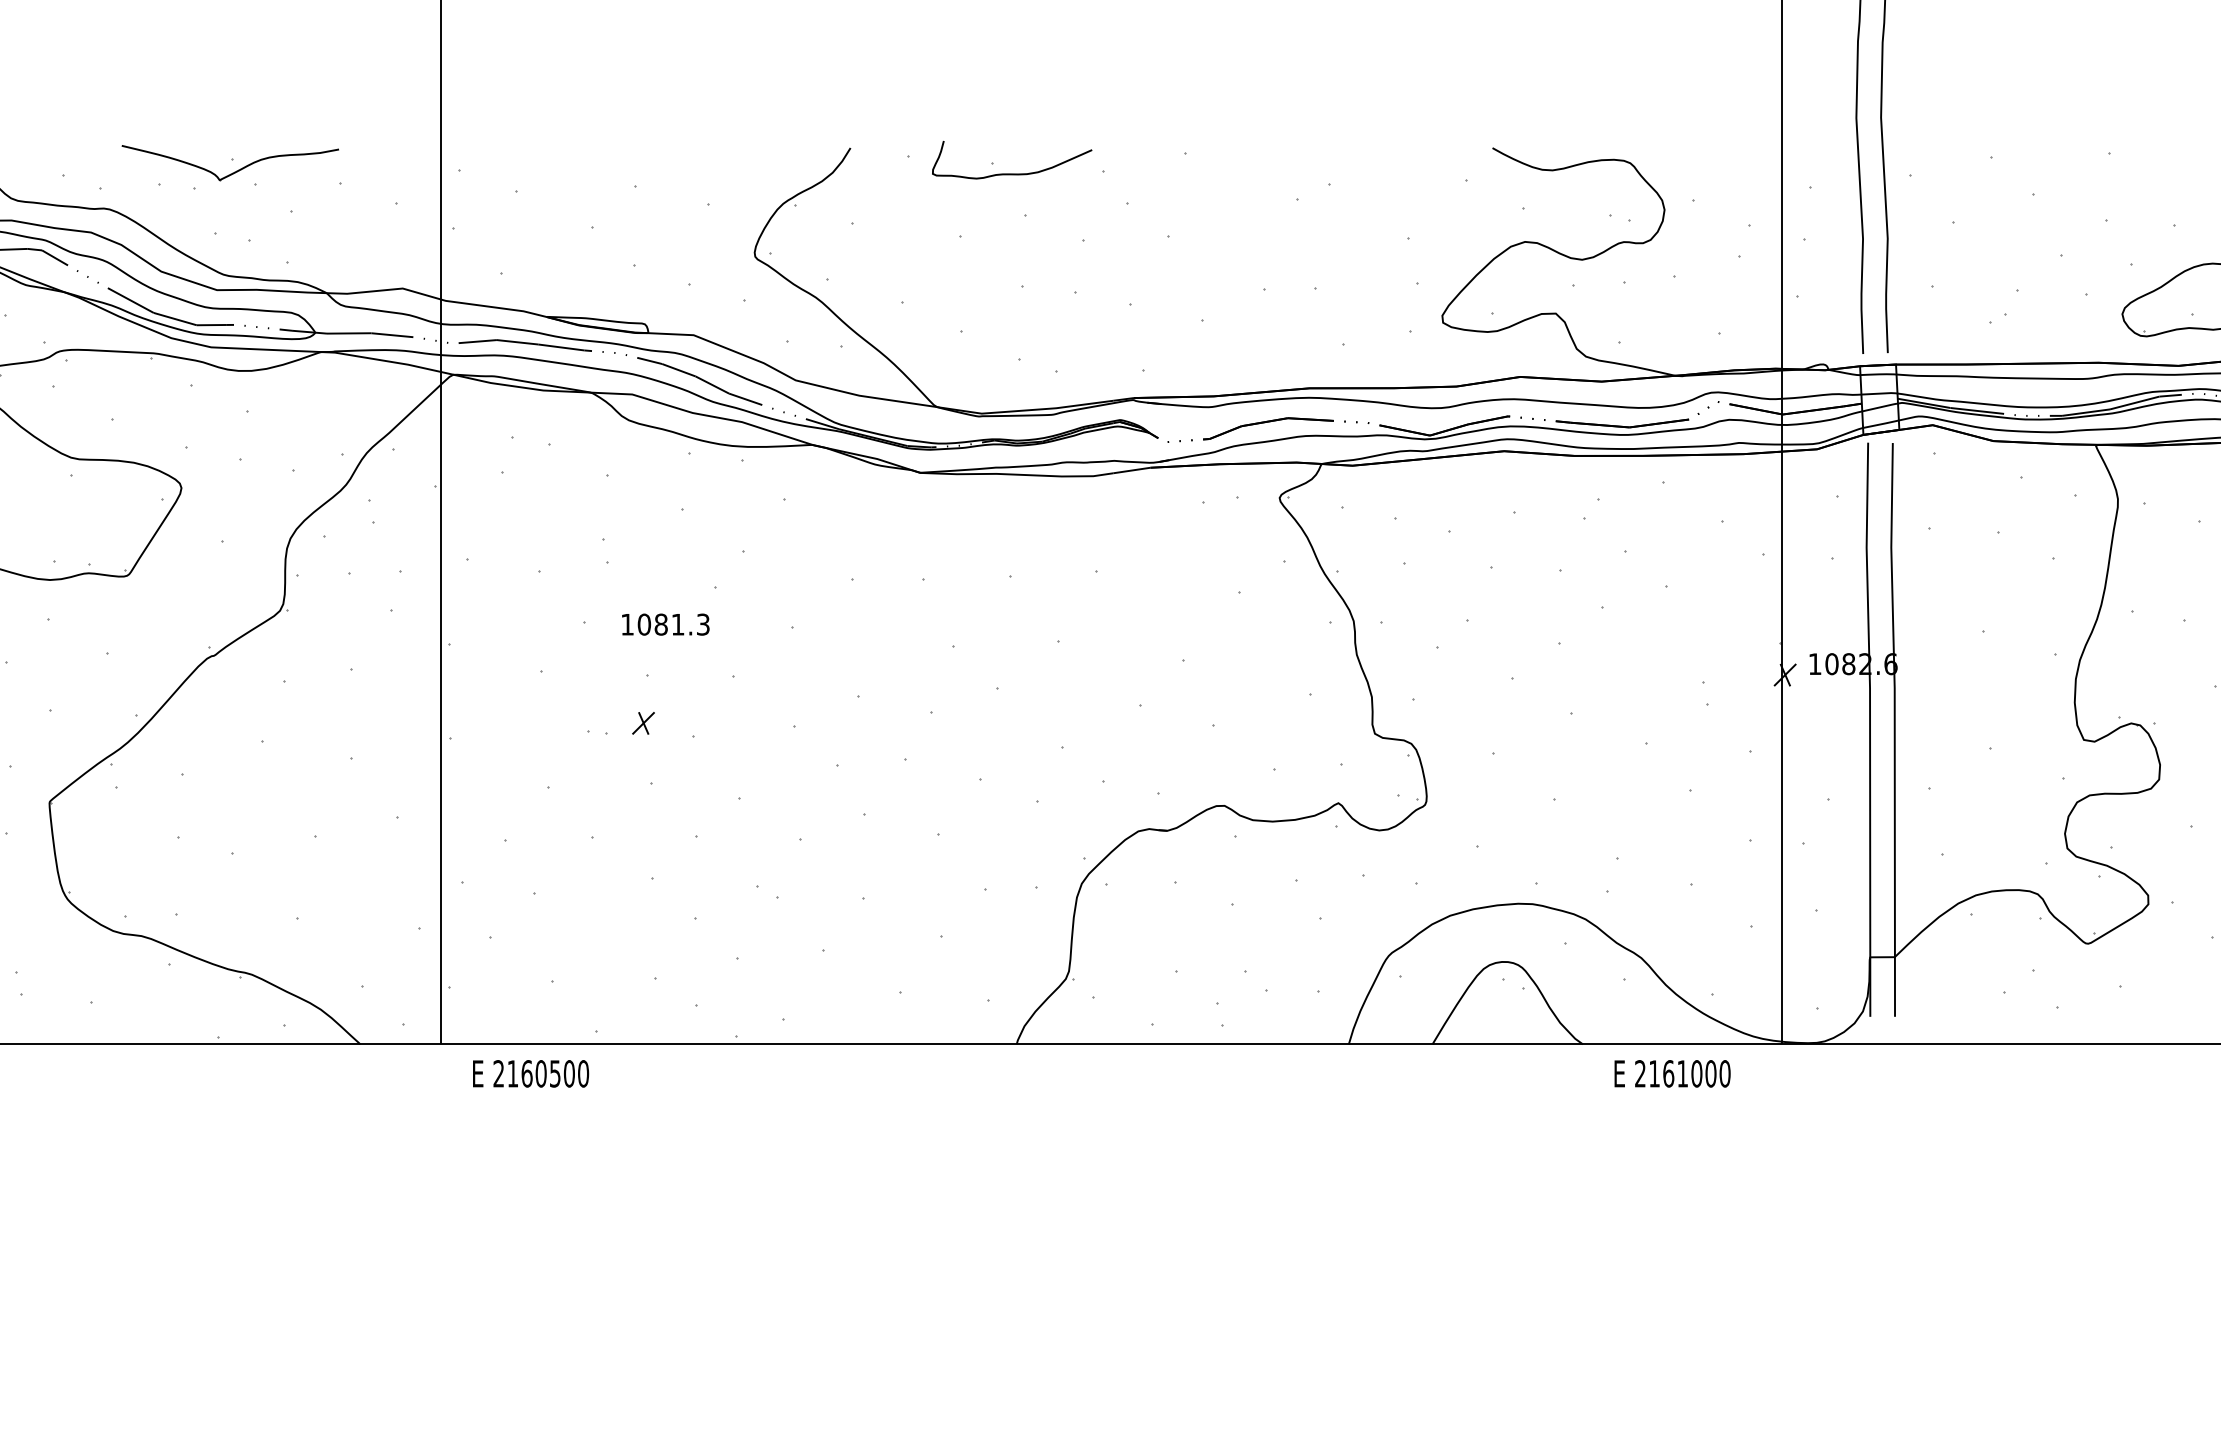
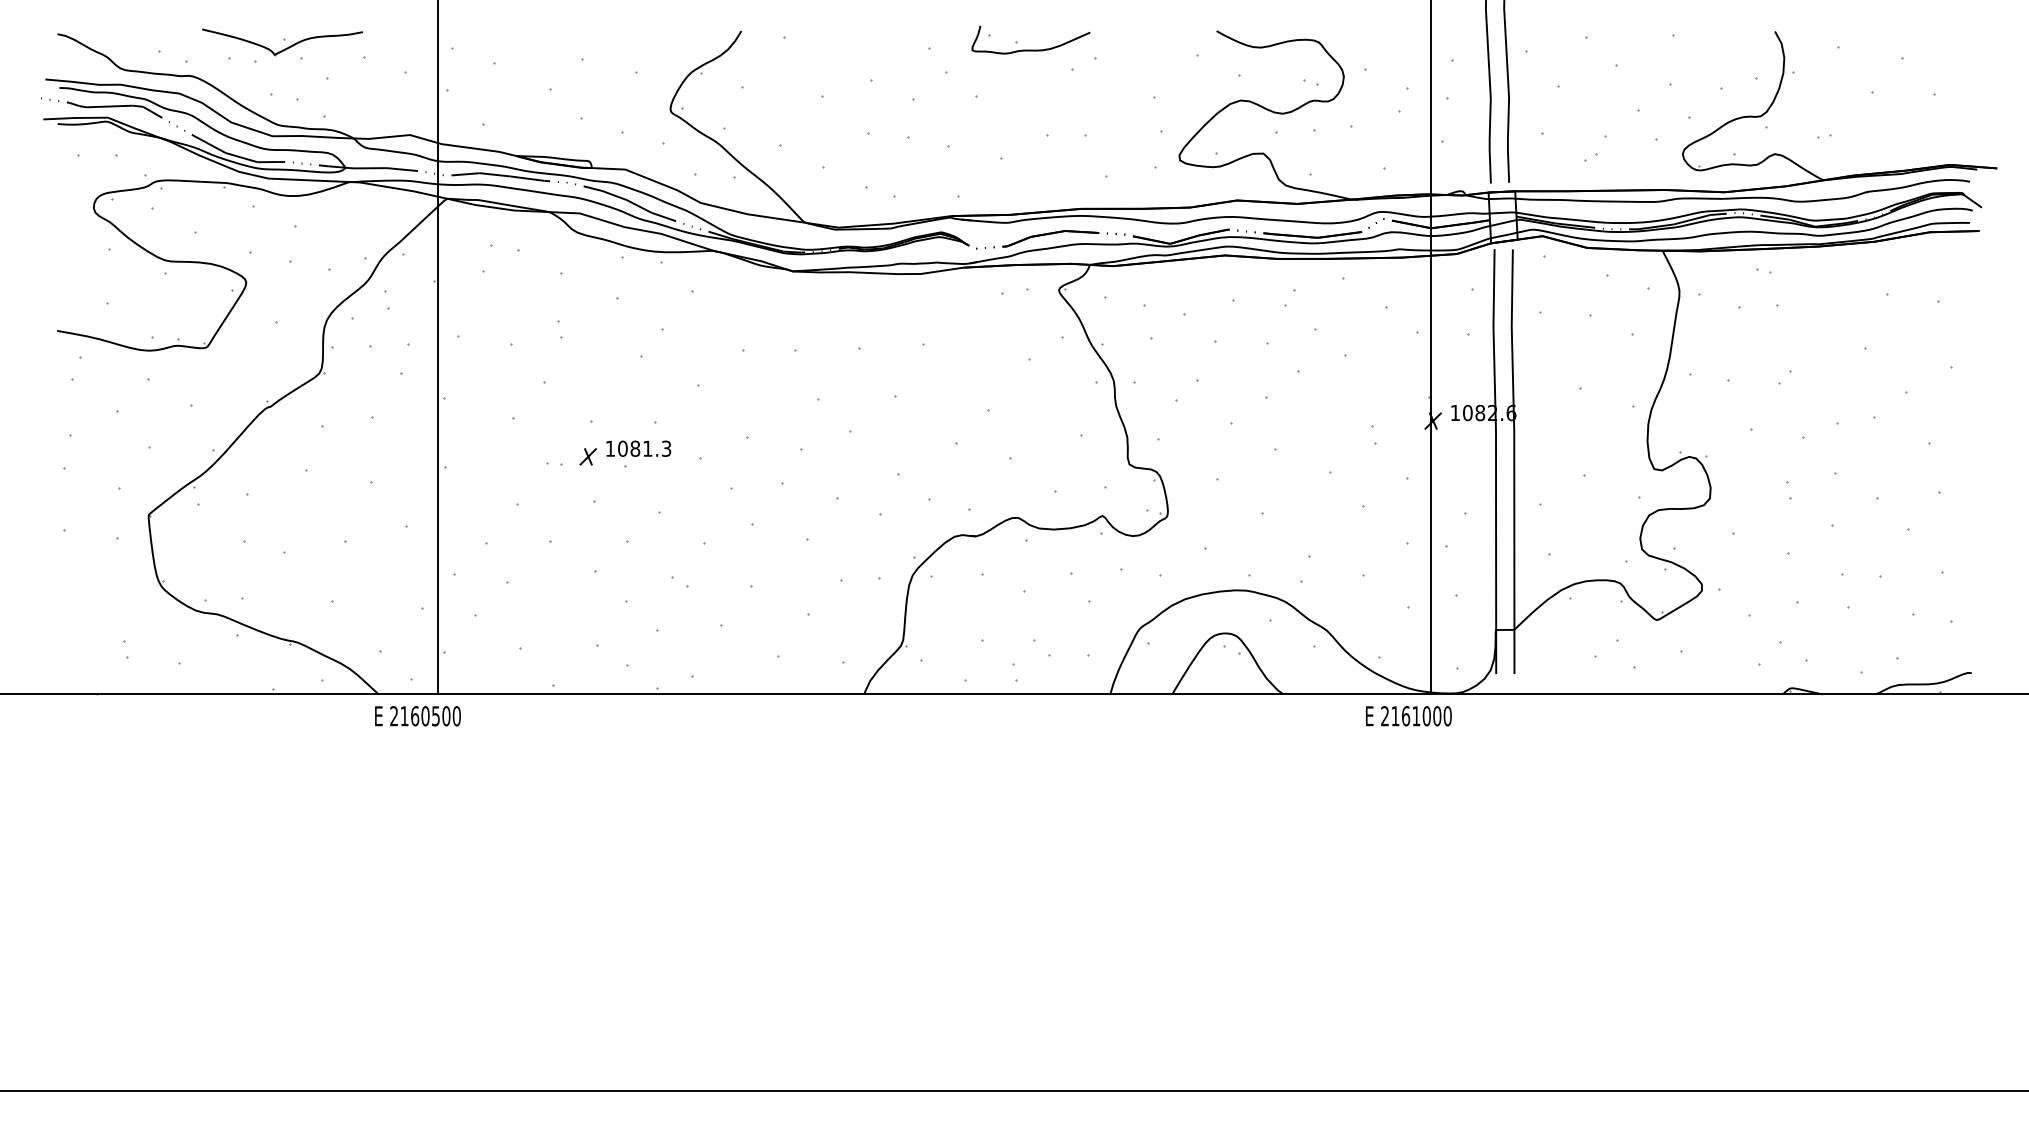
part: (1011, 172) -> (1030, 49), moved
text: (665, 624) -> (638, 448), moved
text: (530, 1074) -> (417, 716), moved
text: (1672, 1074) -> (1408, 716), moved

